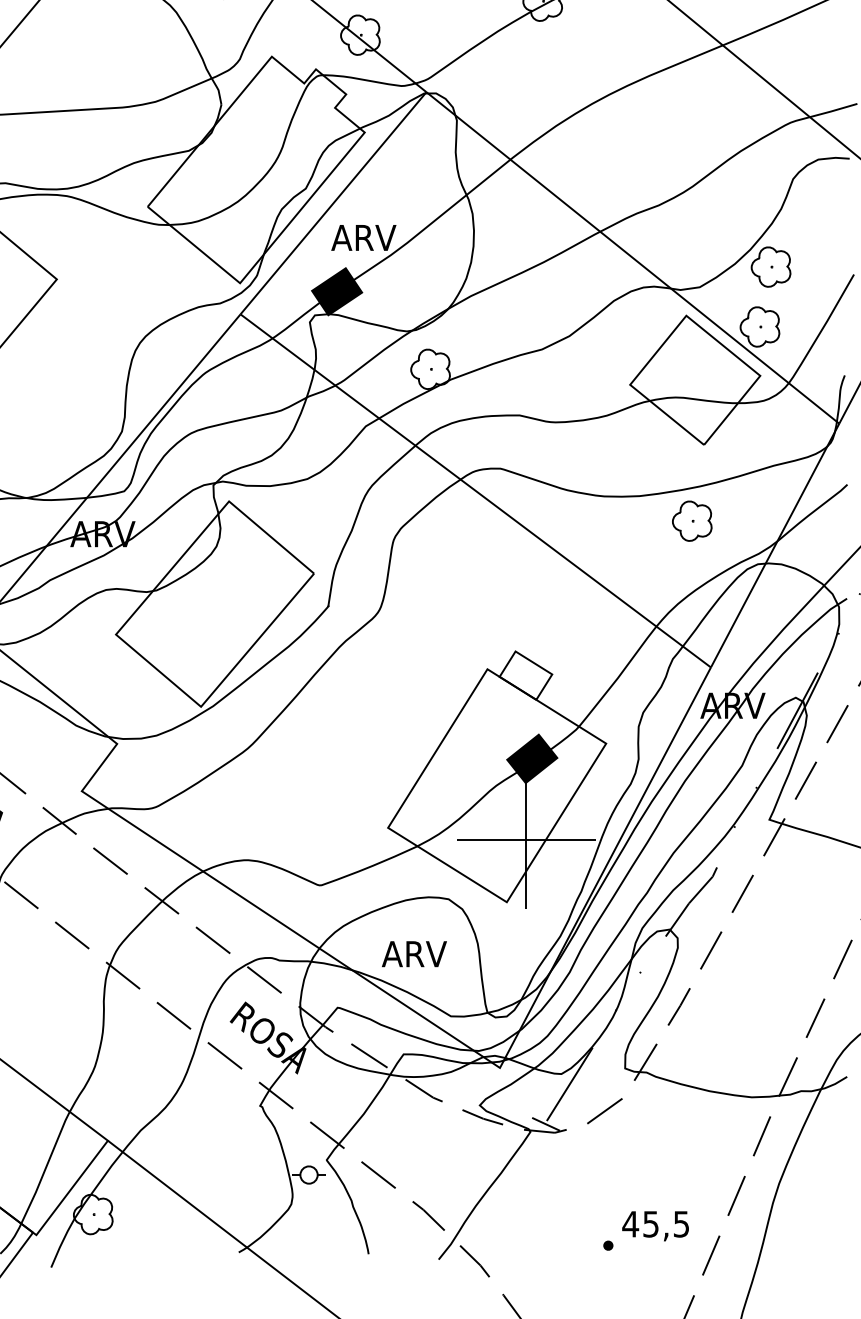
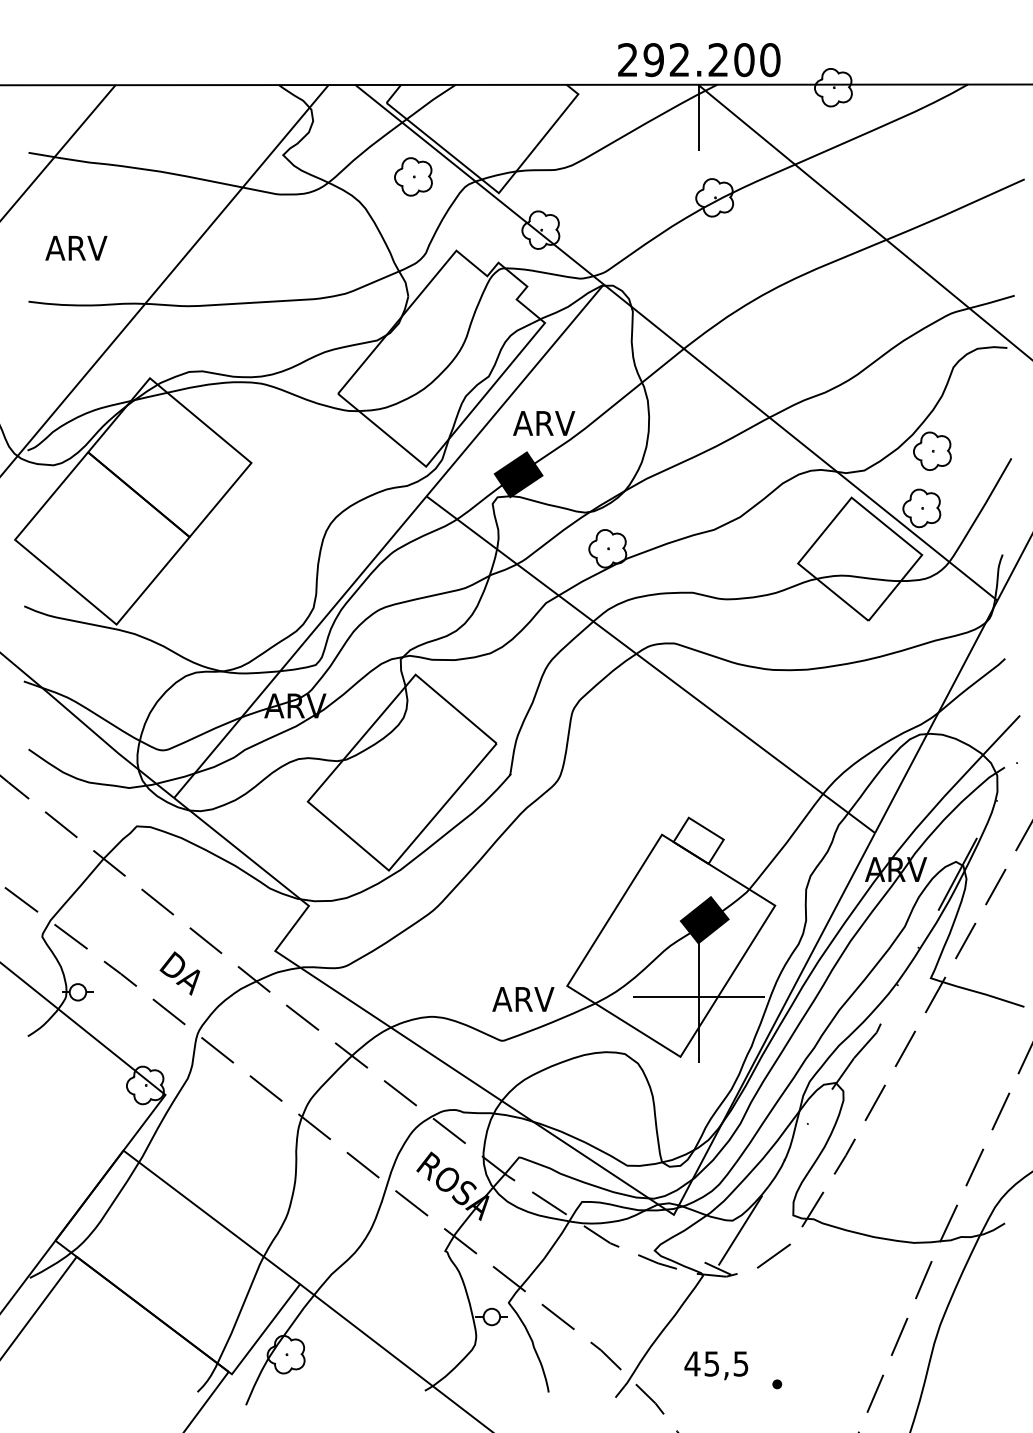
part: (691, 521) -> (856, 693), removed
text: (414, 954) -> (523, 999), moved
text: (655, 1225) -> (716, 1365), moved

